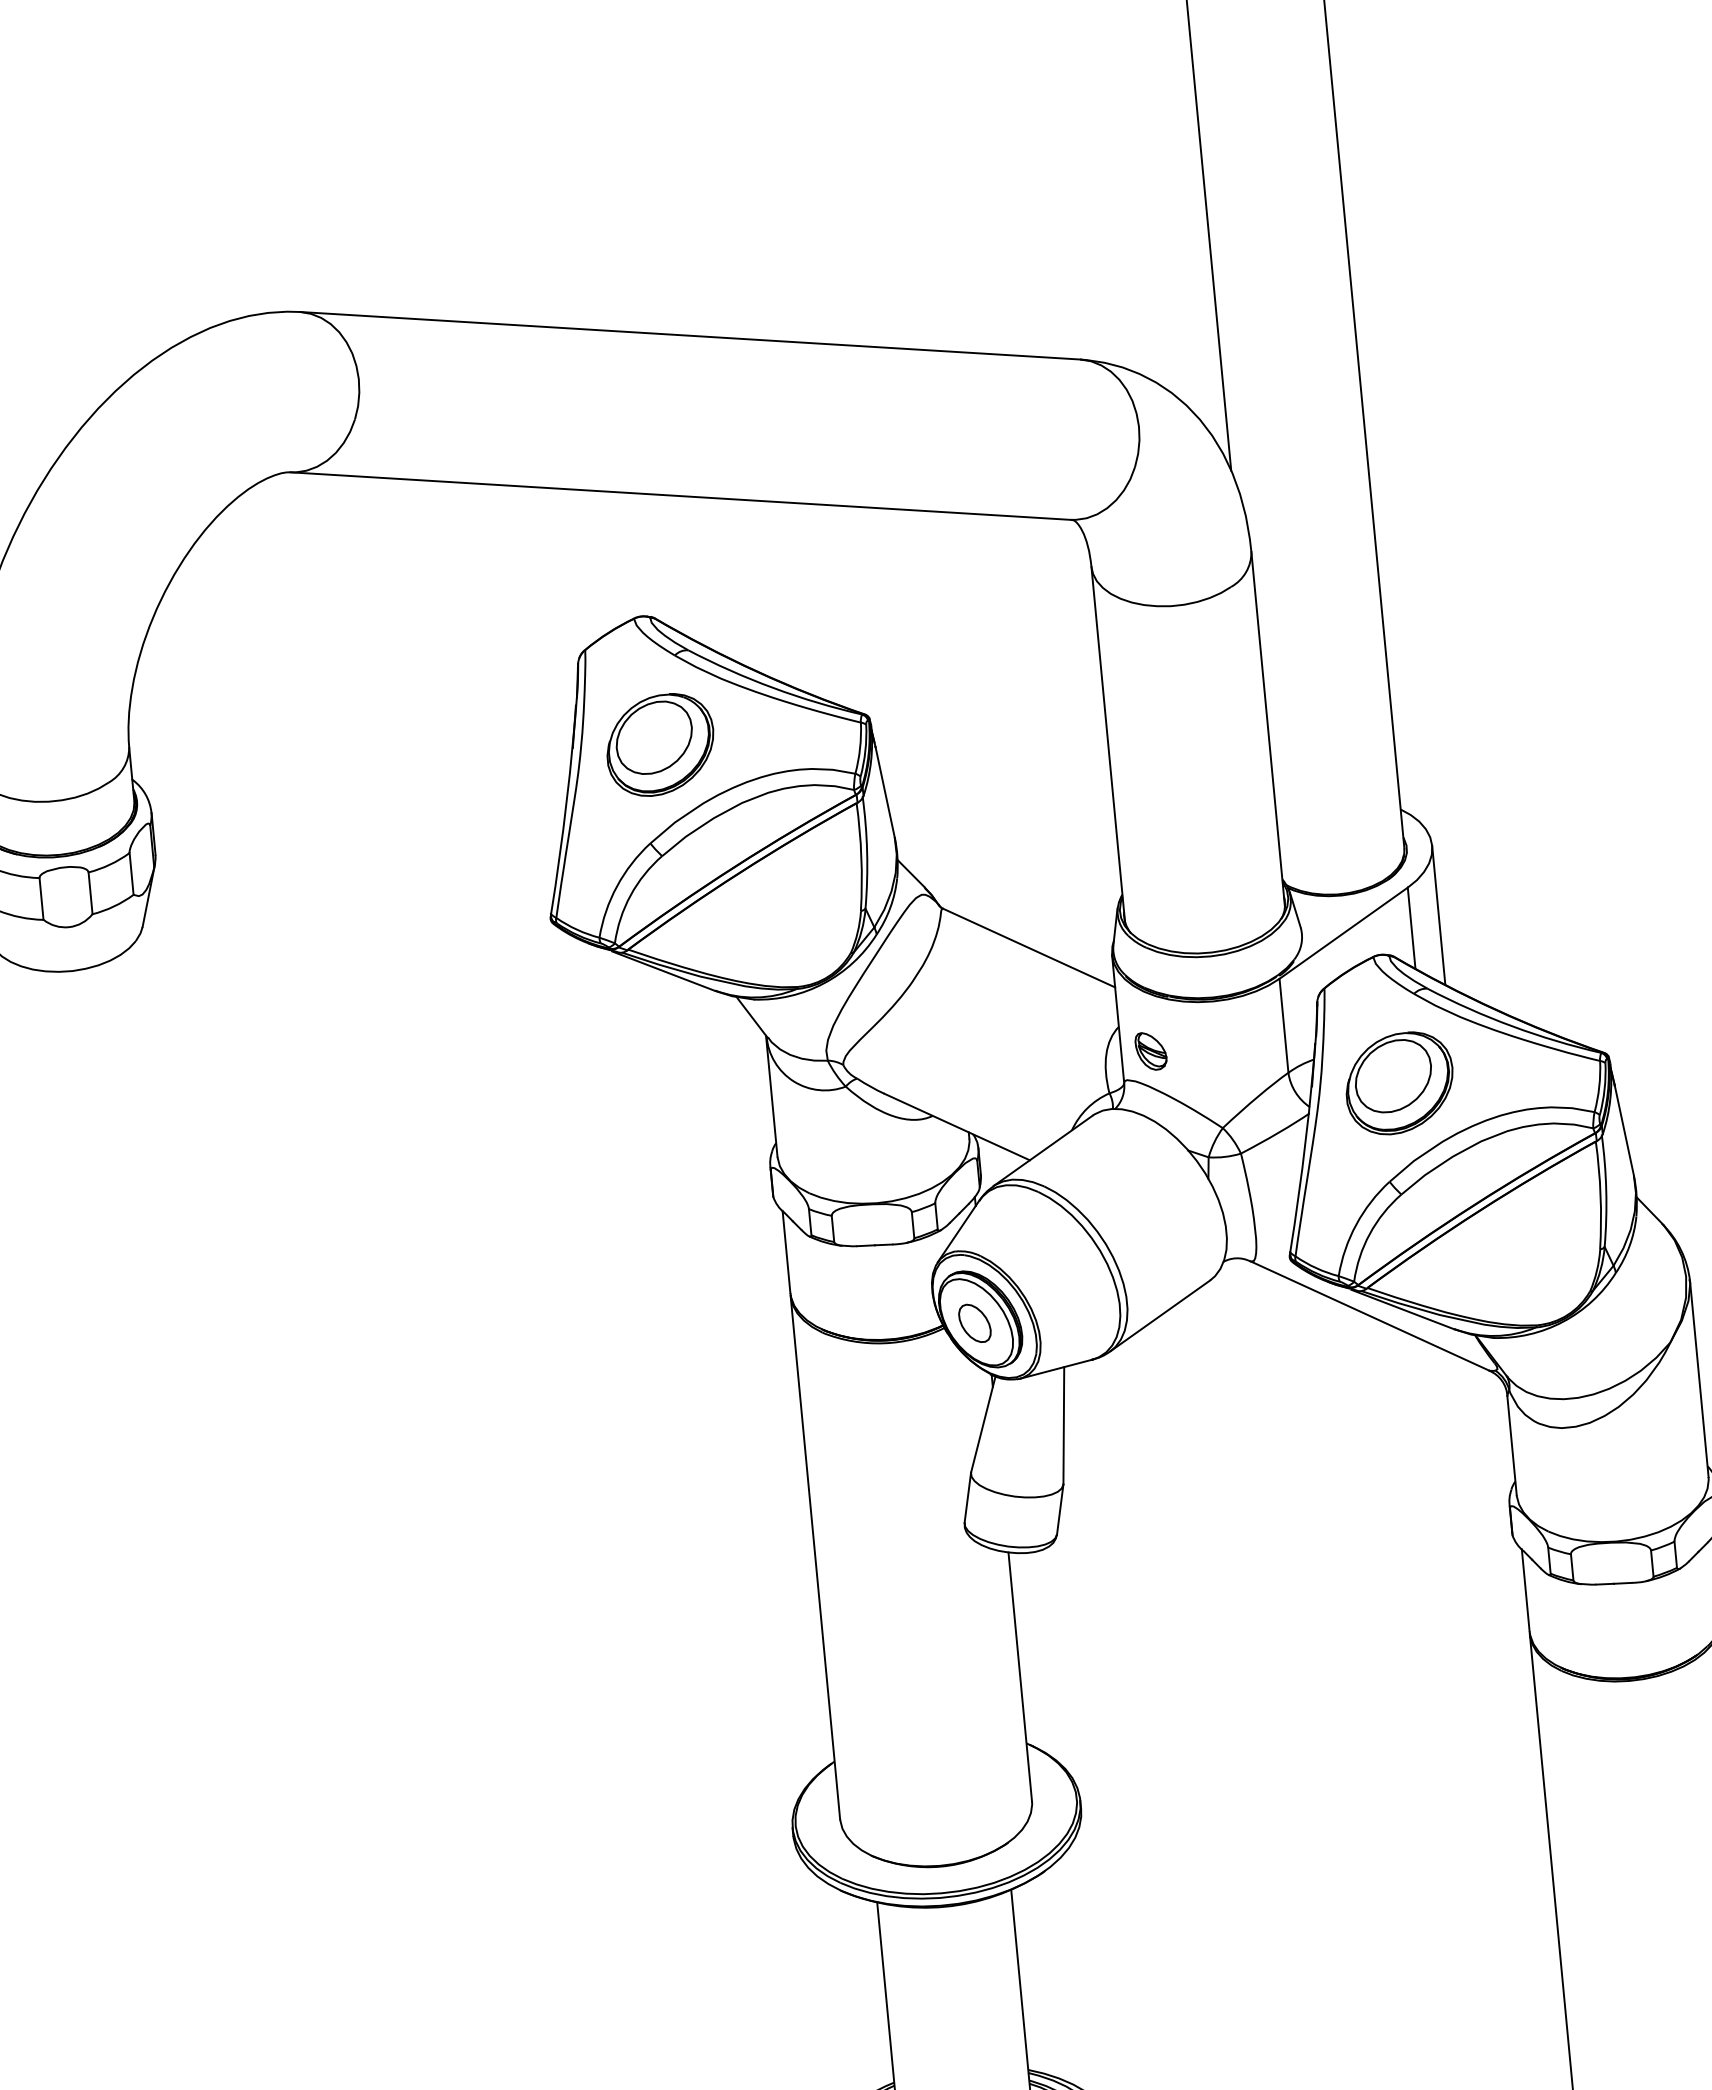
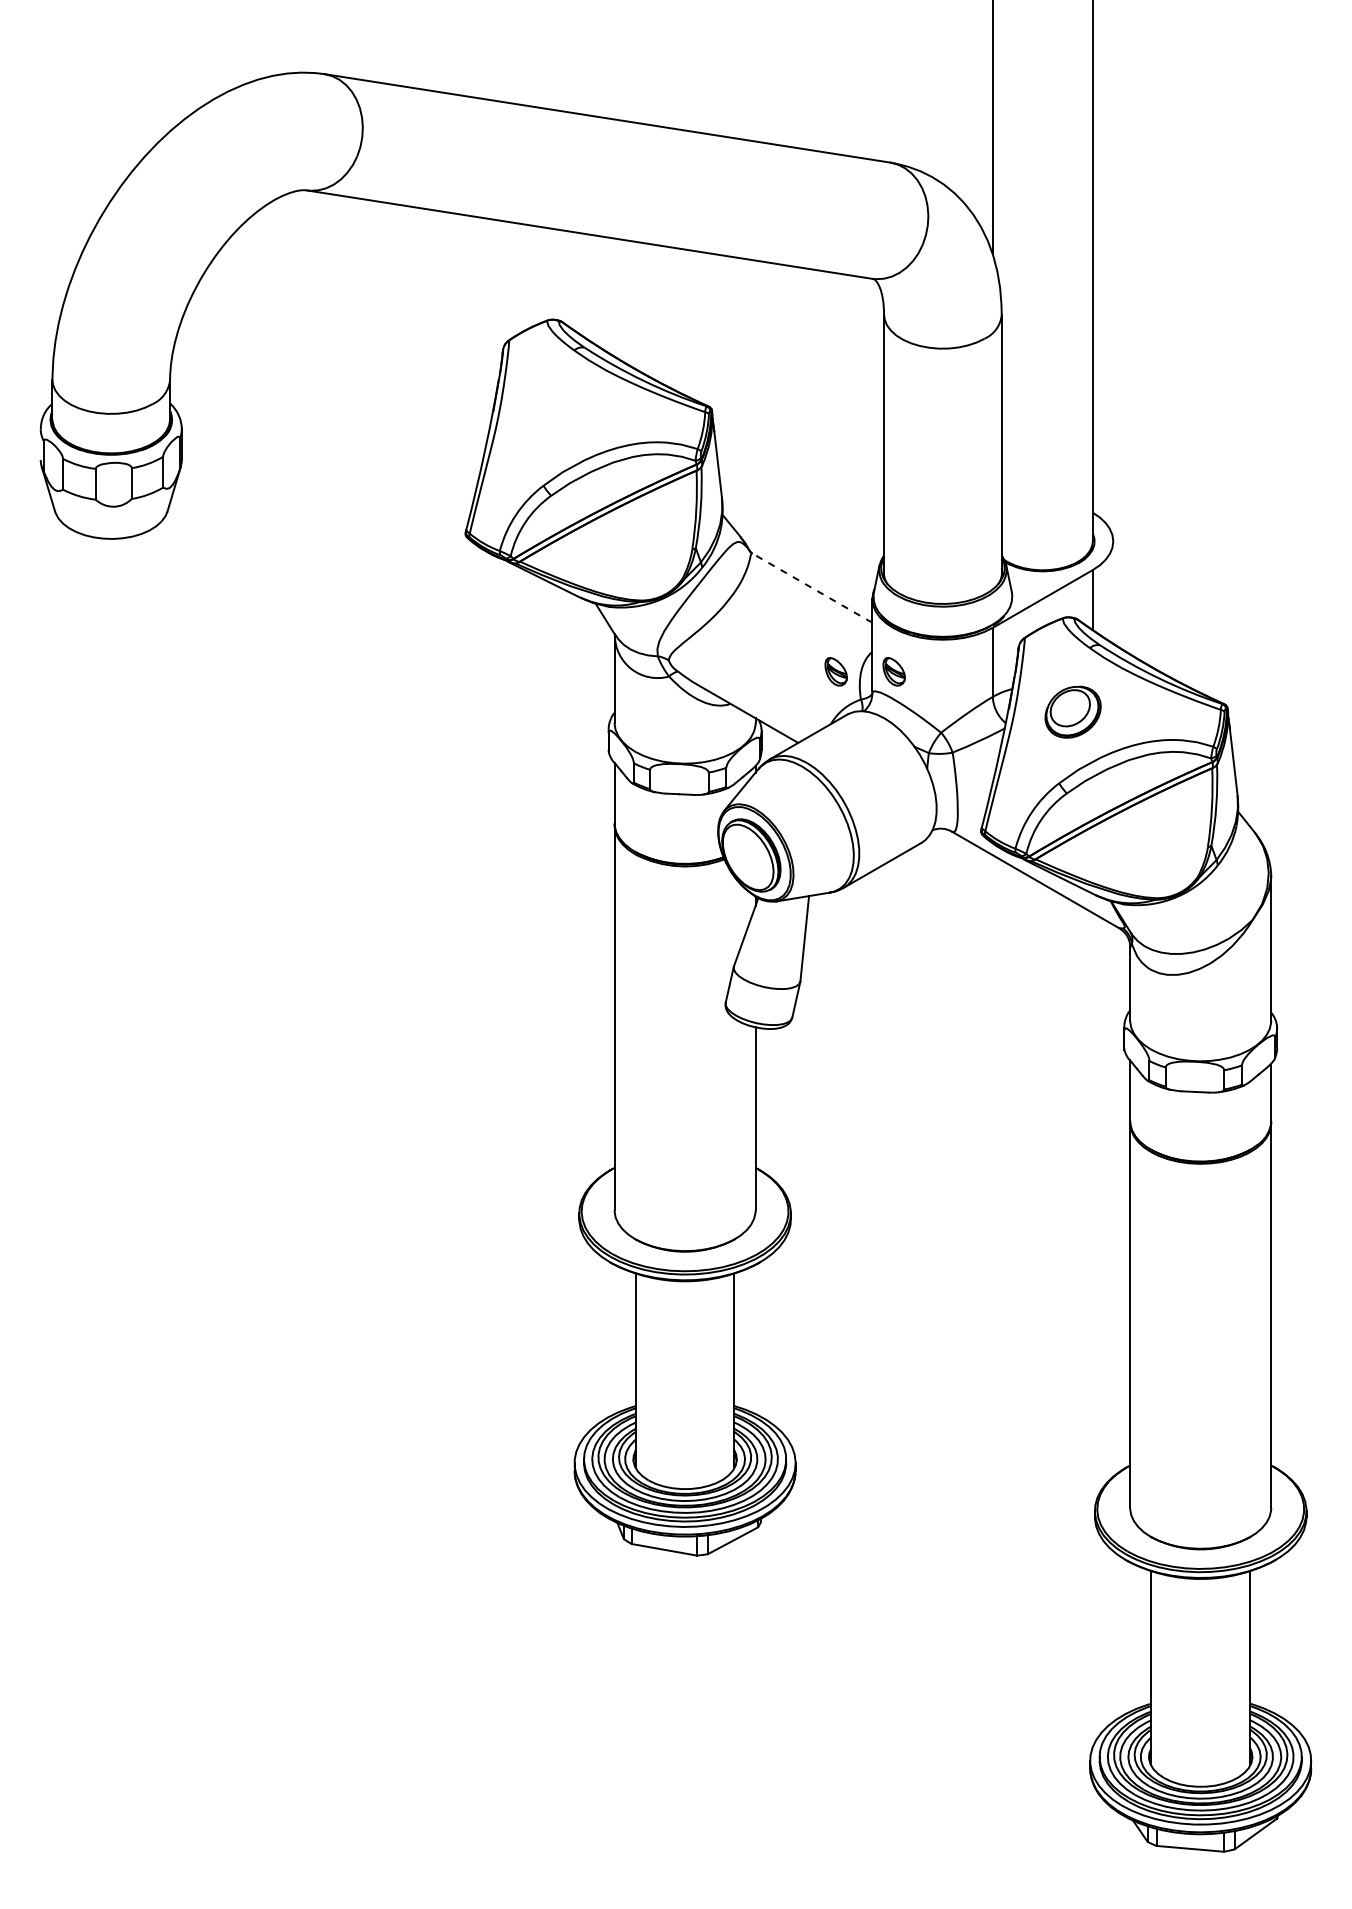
part: (660, 744) -> (557, 414), removed
line: (1439, 915) -> (1113, 592), removed
line: (1029, 947) -> (812, 587), solid -> dashed
part: (1071, 1058) -> (835, 671), added
part: (1398, 1082) -> (1072, 711), size x0.7
part: (974, 1324) -> (746, 858), removed

